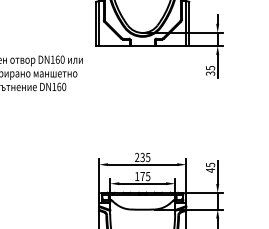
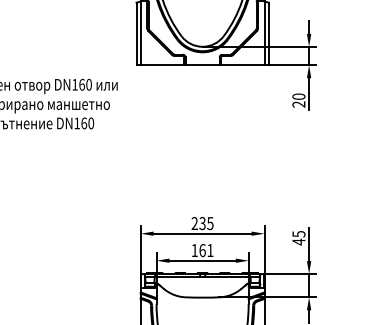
text: (210, 70) -> (298, 100), 35 -> 20
text: (145, 176) -> (206, 250), 175 -> 161

